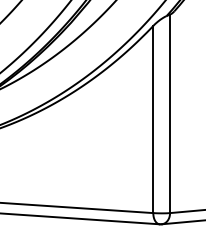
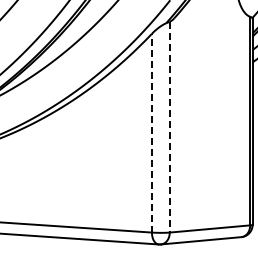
line: (169, 114) -> (169, 127), solid -> dashed
line: (152, 118) -> (151, 132), solid -> dashed

